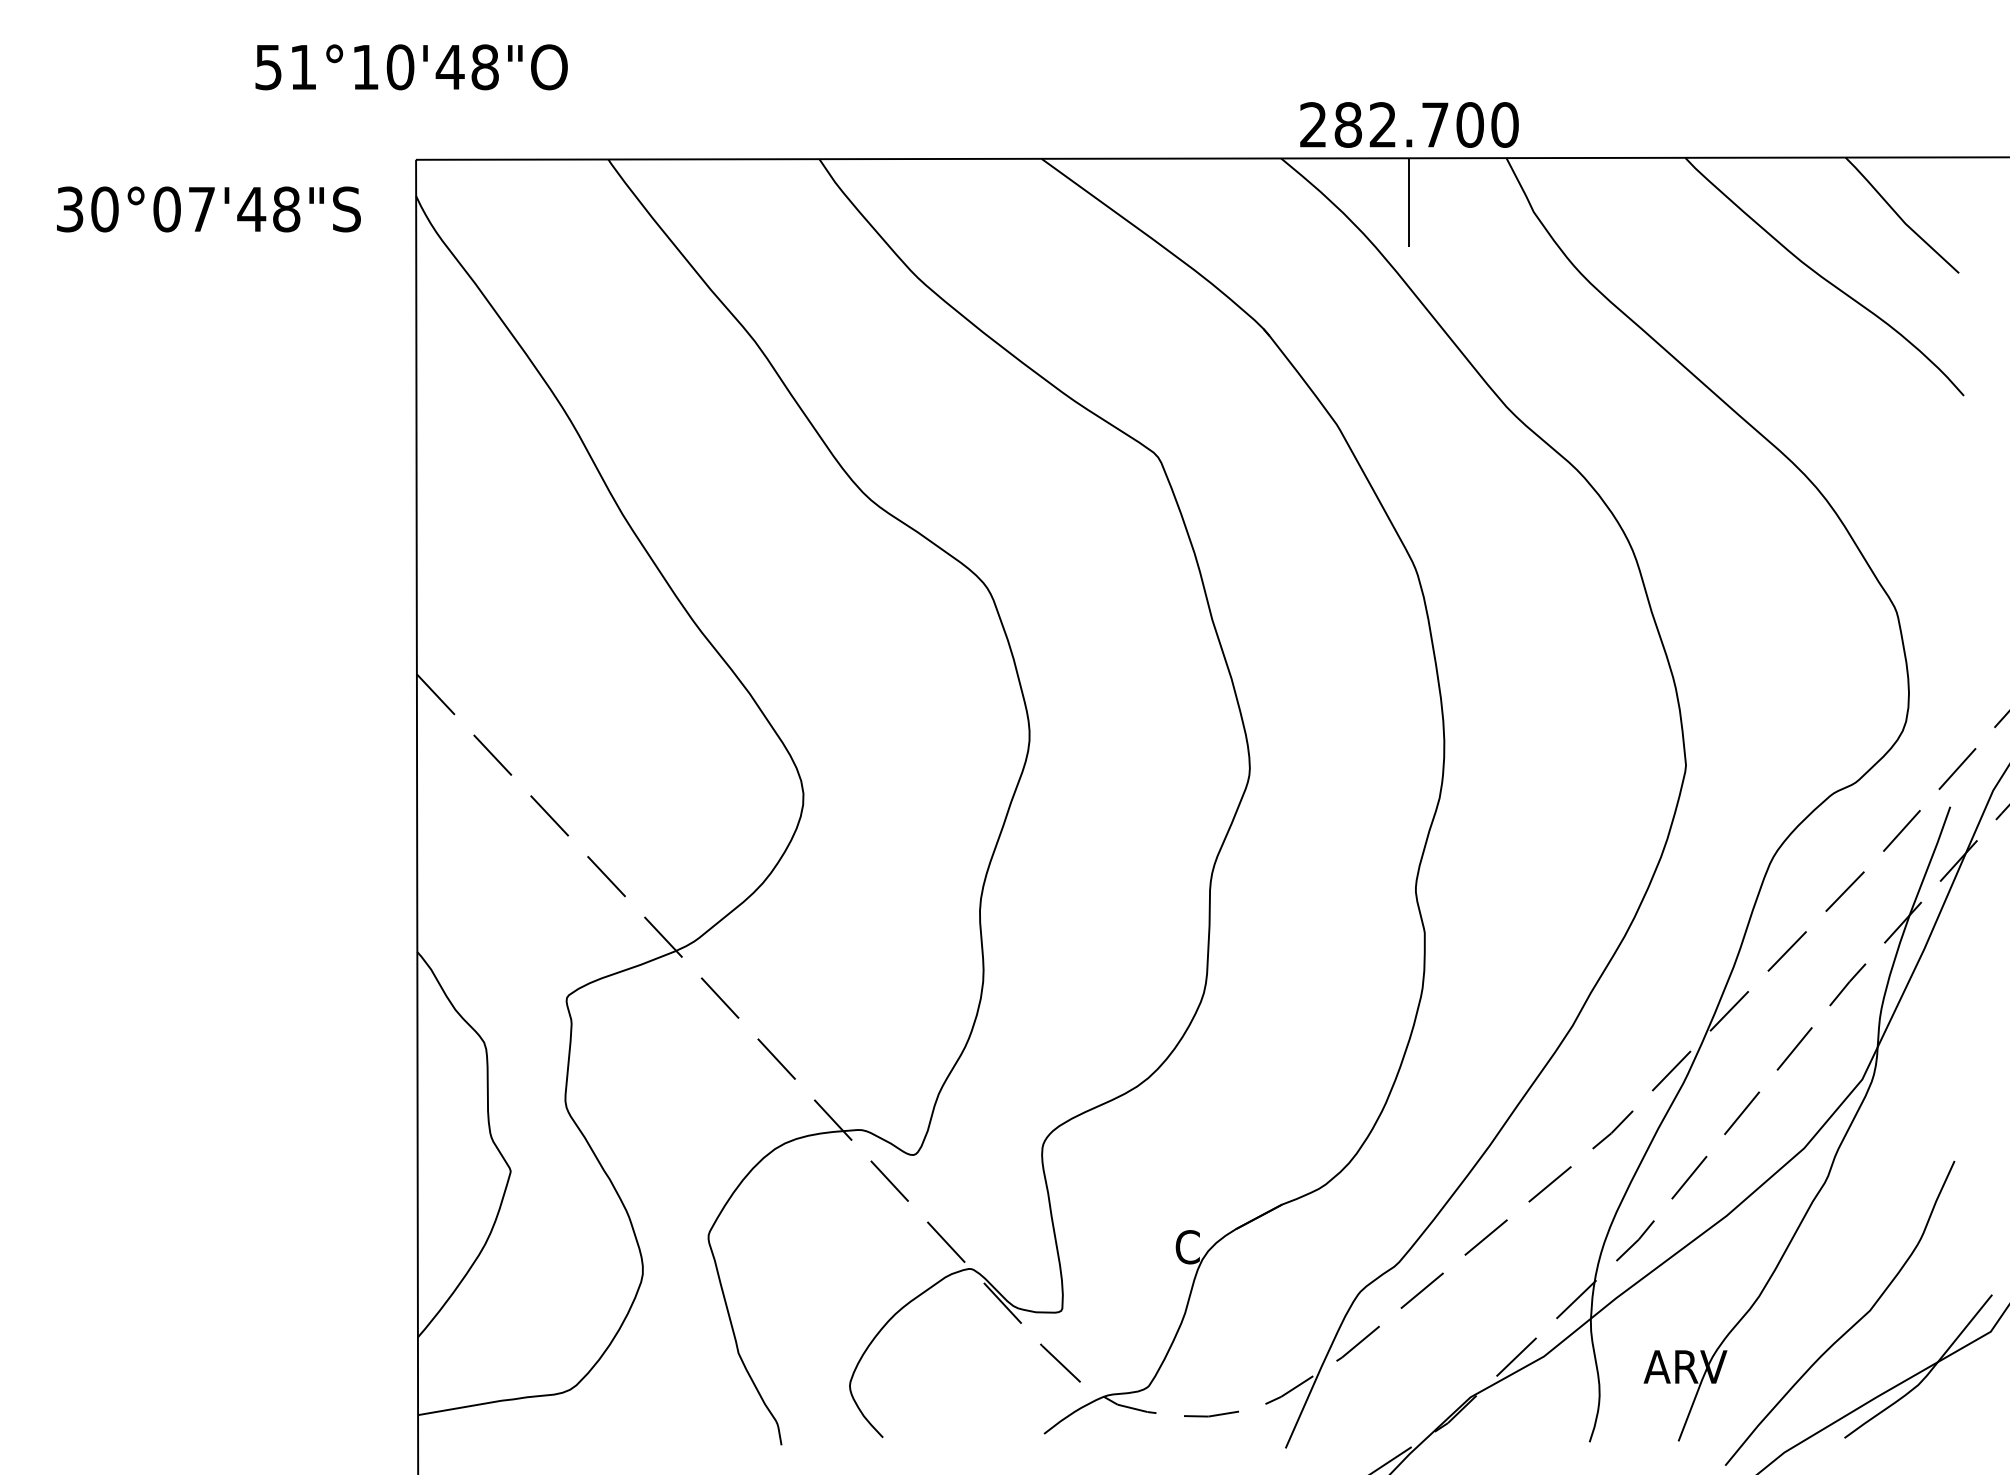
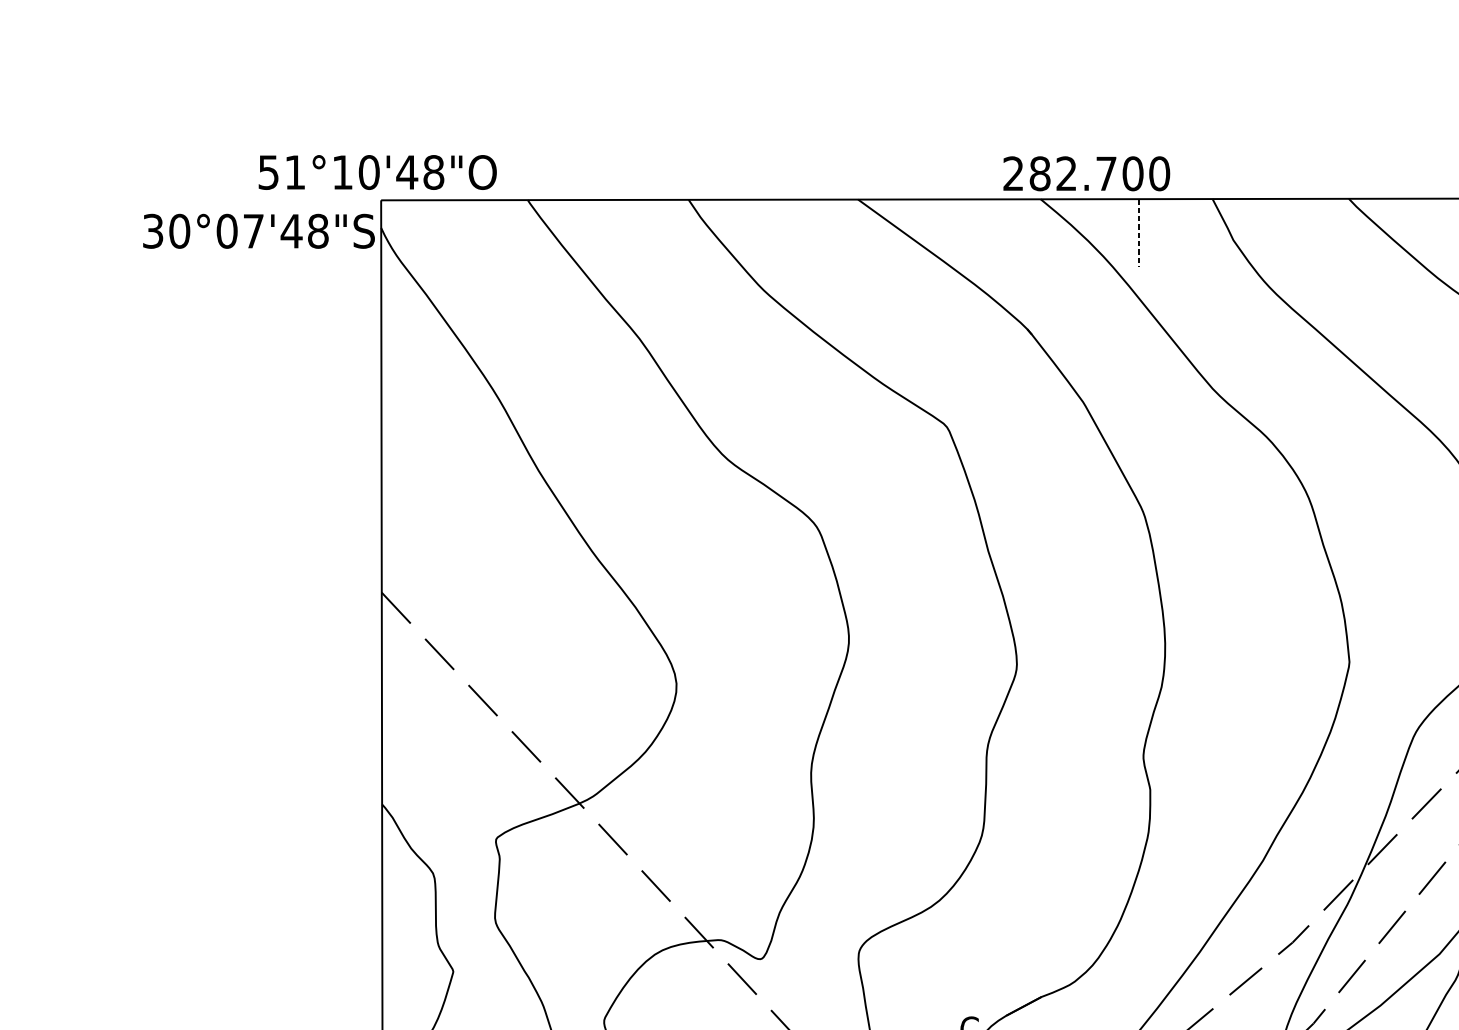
text: (411, 67) -> (377, 172), moved
text: (1409, 124) -> (1086, 173), moved
line: (1409, 203) -> (1138, 233), solid -> dashed
text: (208, 209) -> (258, 231), moved

